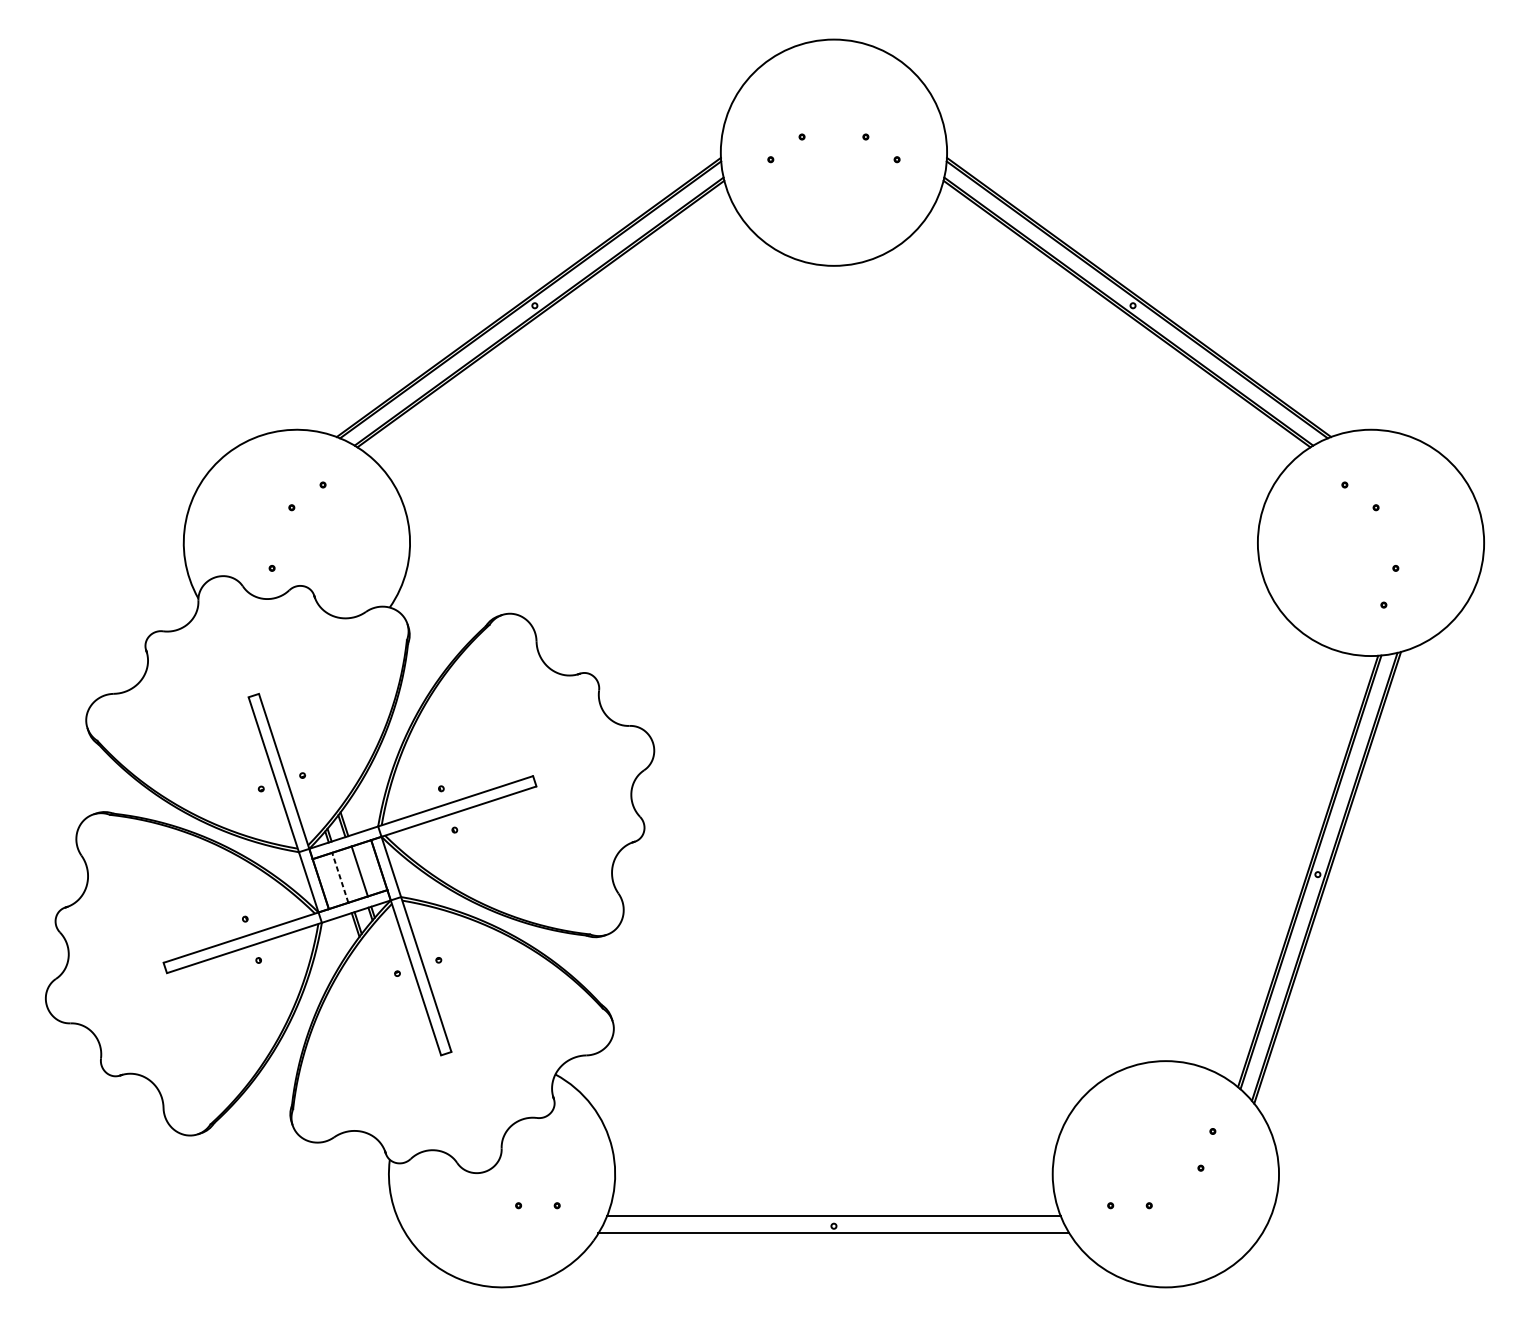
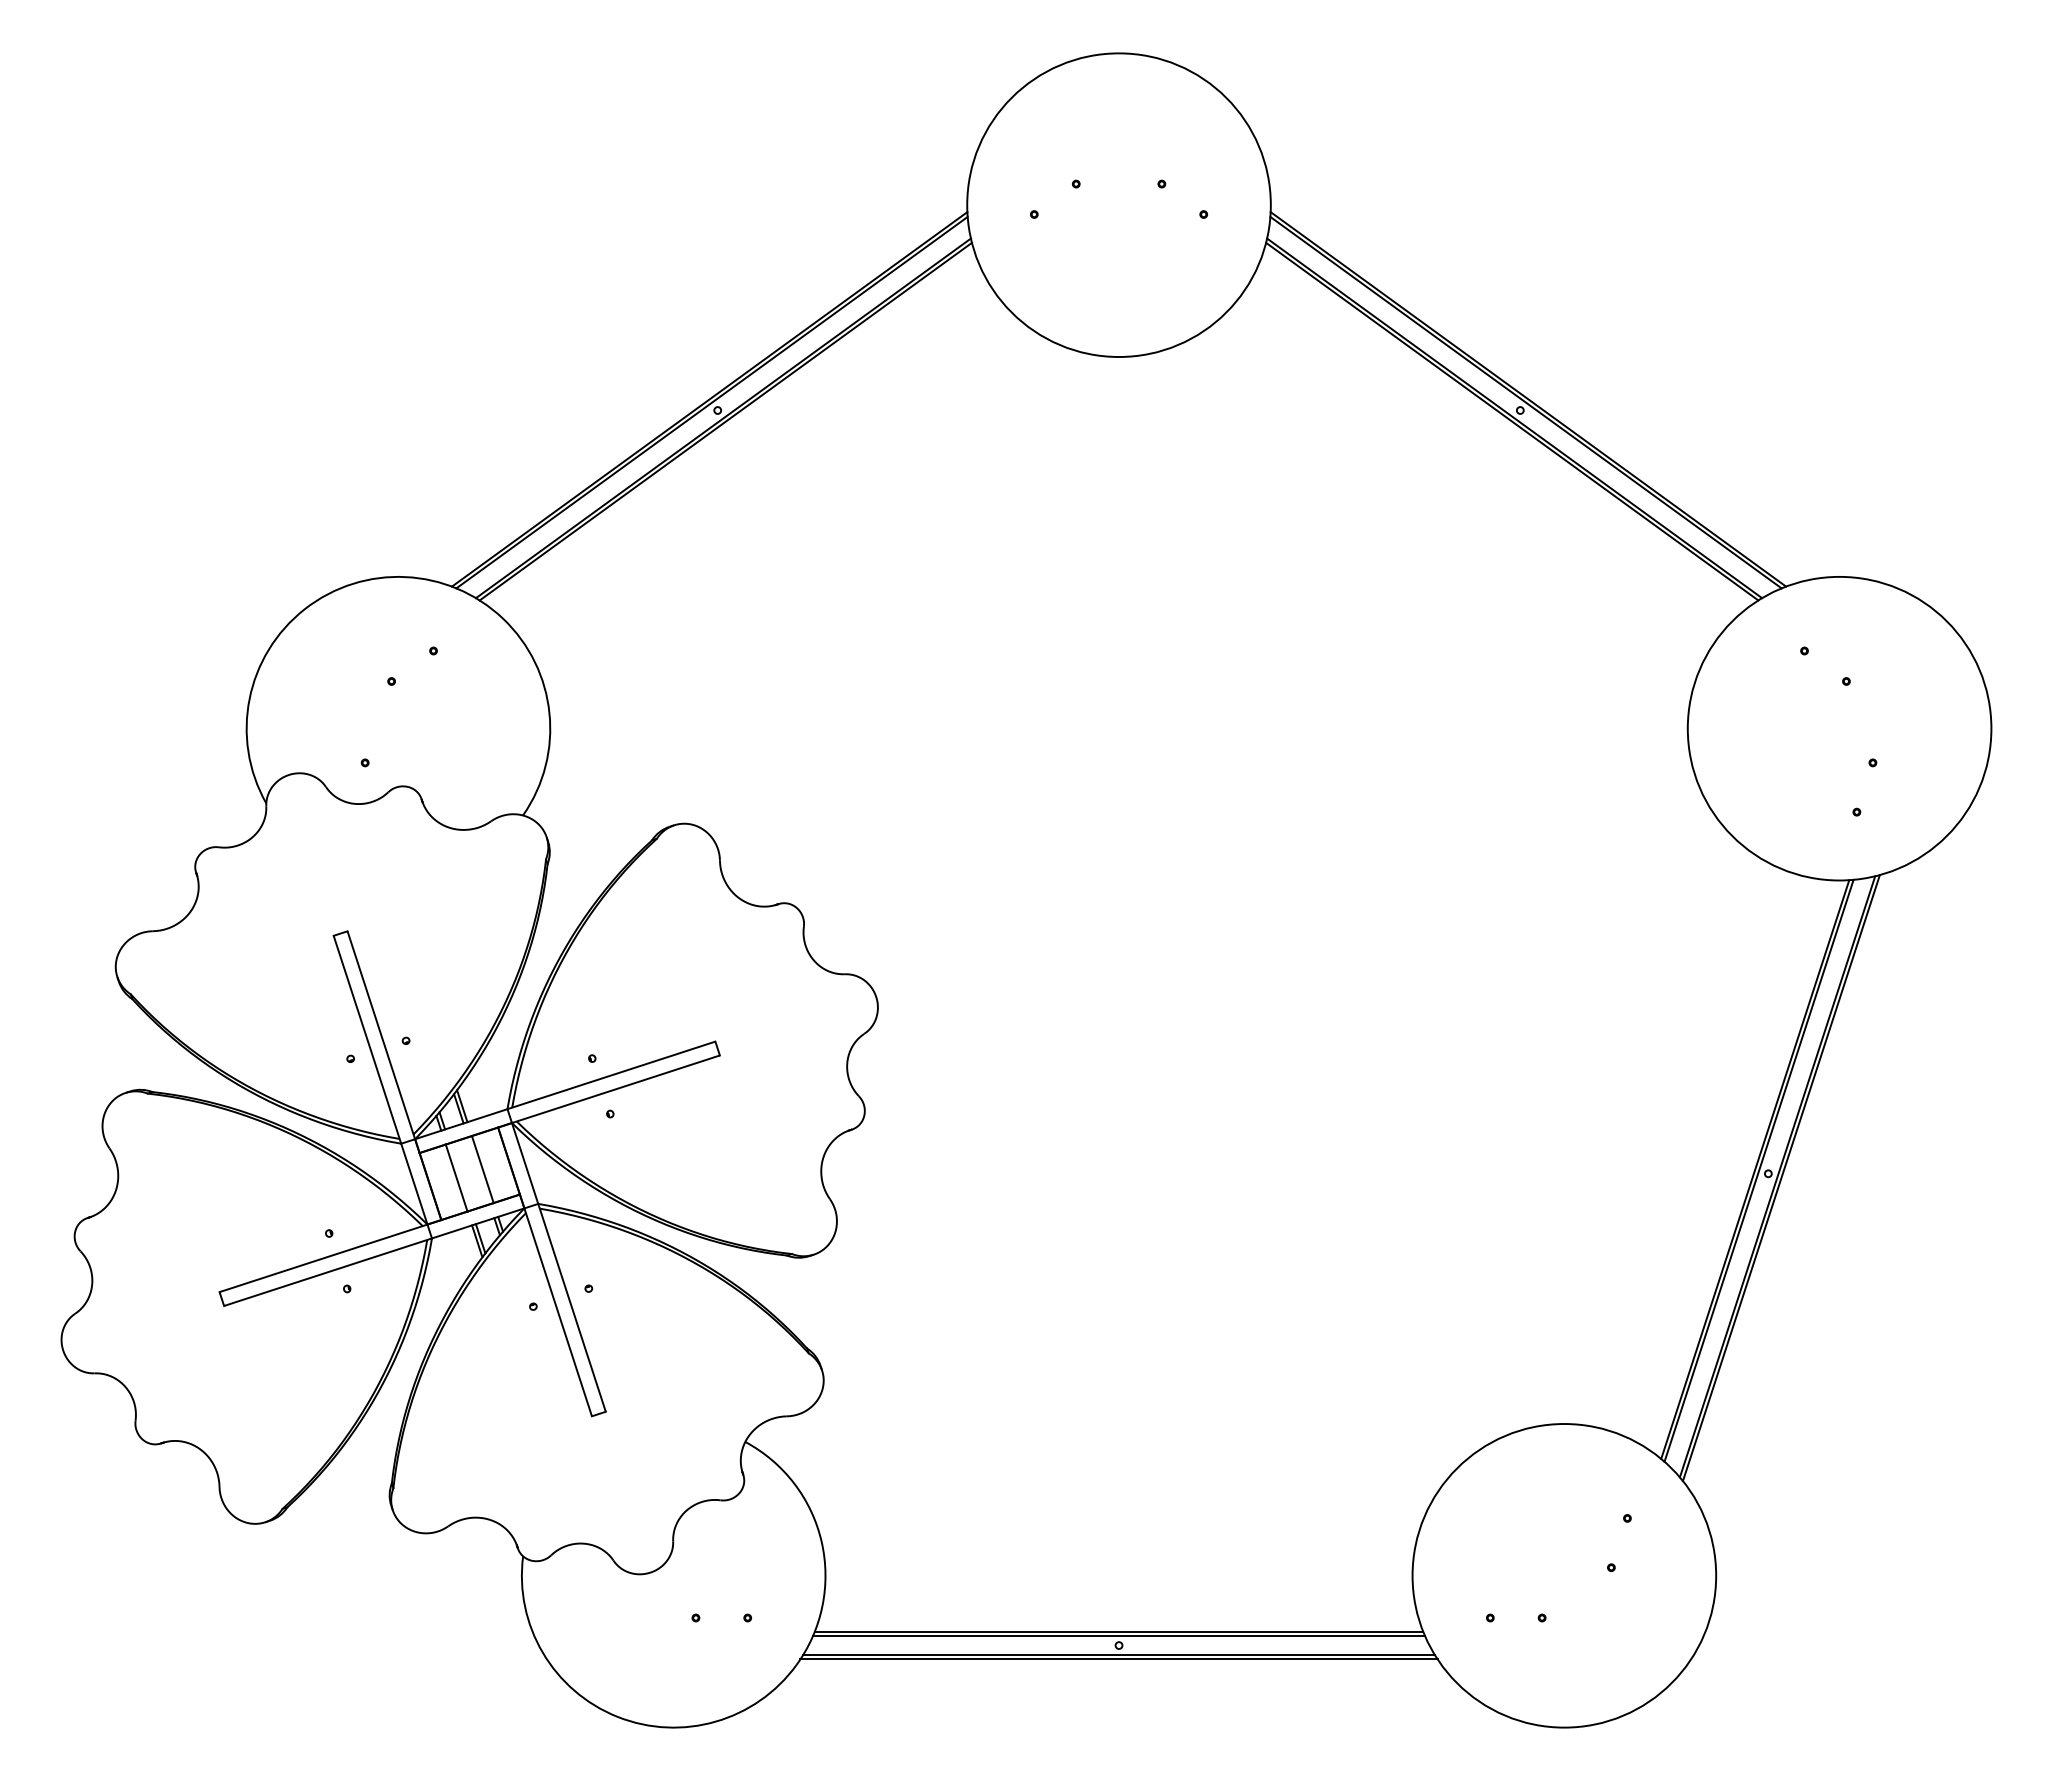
line: (340, 877) -> (456, 1177), dashed -> solid
line: (833, 1218) -> (1118, 1635), added
line: (833, 1236) -> (1118, 1659), added

